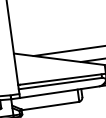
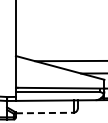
line: (49, 106) -> (44, 113), solid -> dashed

